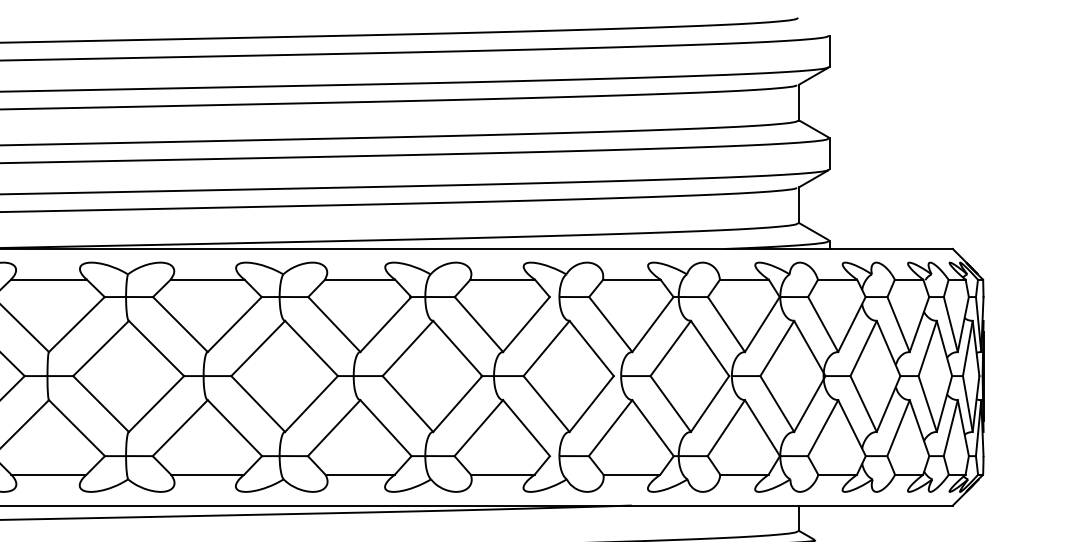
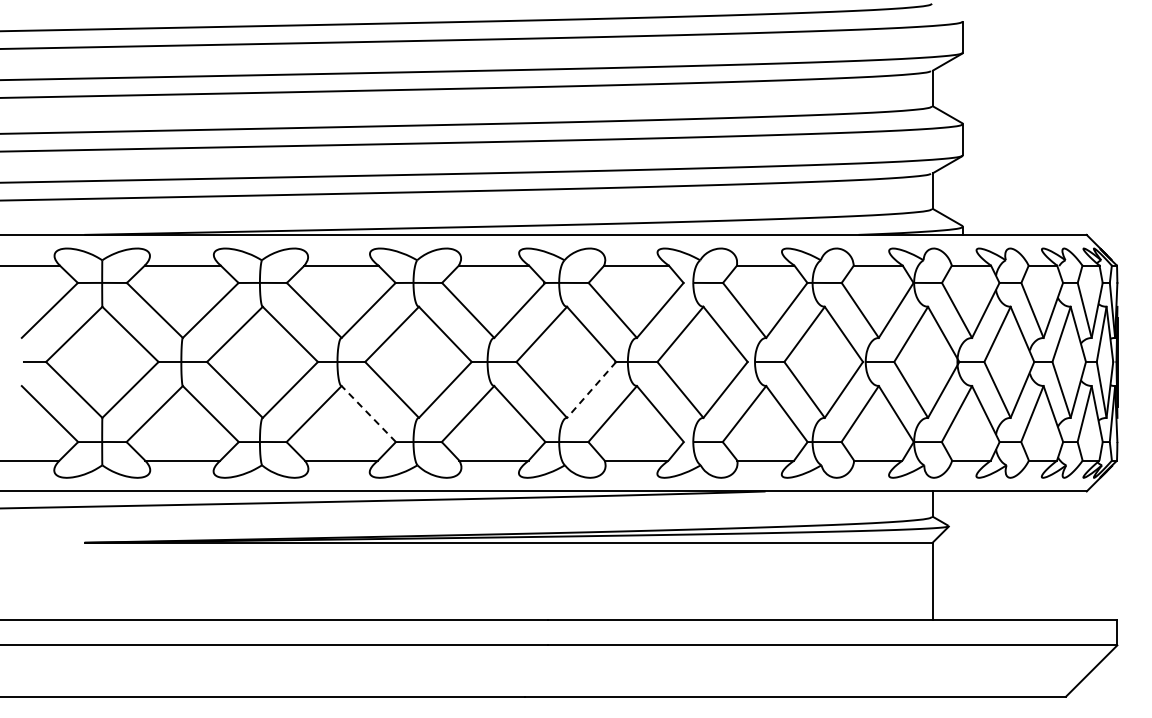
line: (457, 404) -> (591, 390), solid -> dashed
line: (234, 428) -> (368, 414), solid -> dashed

